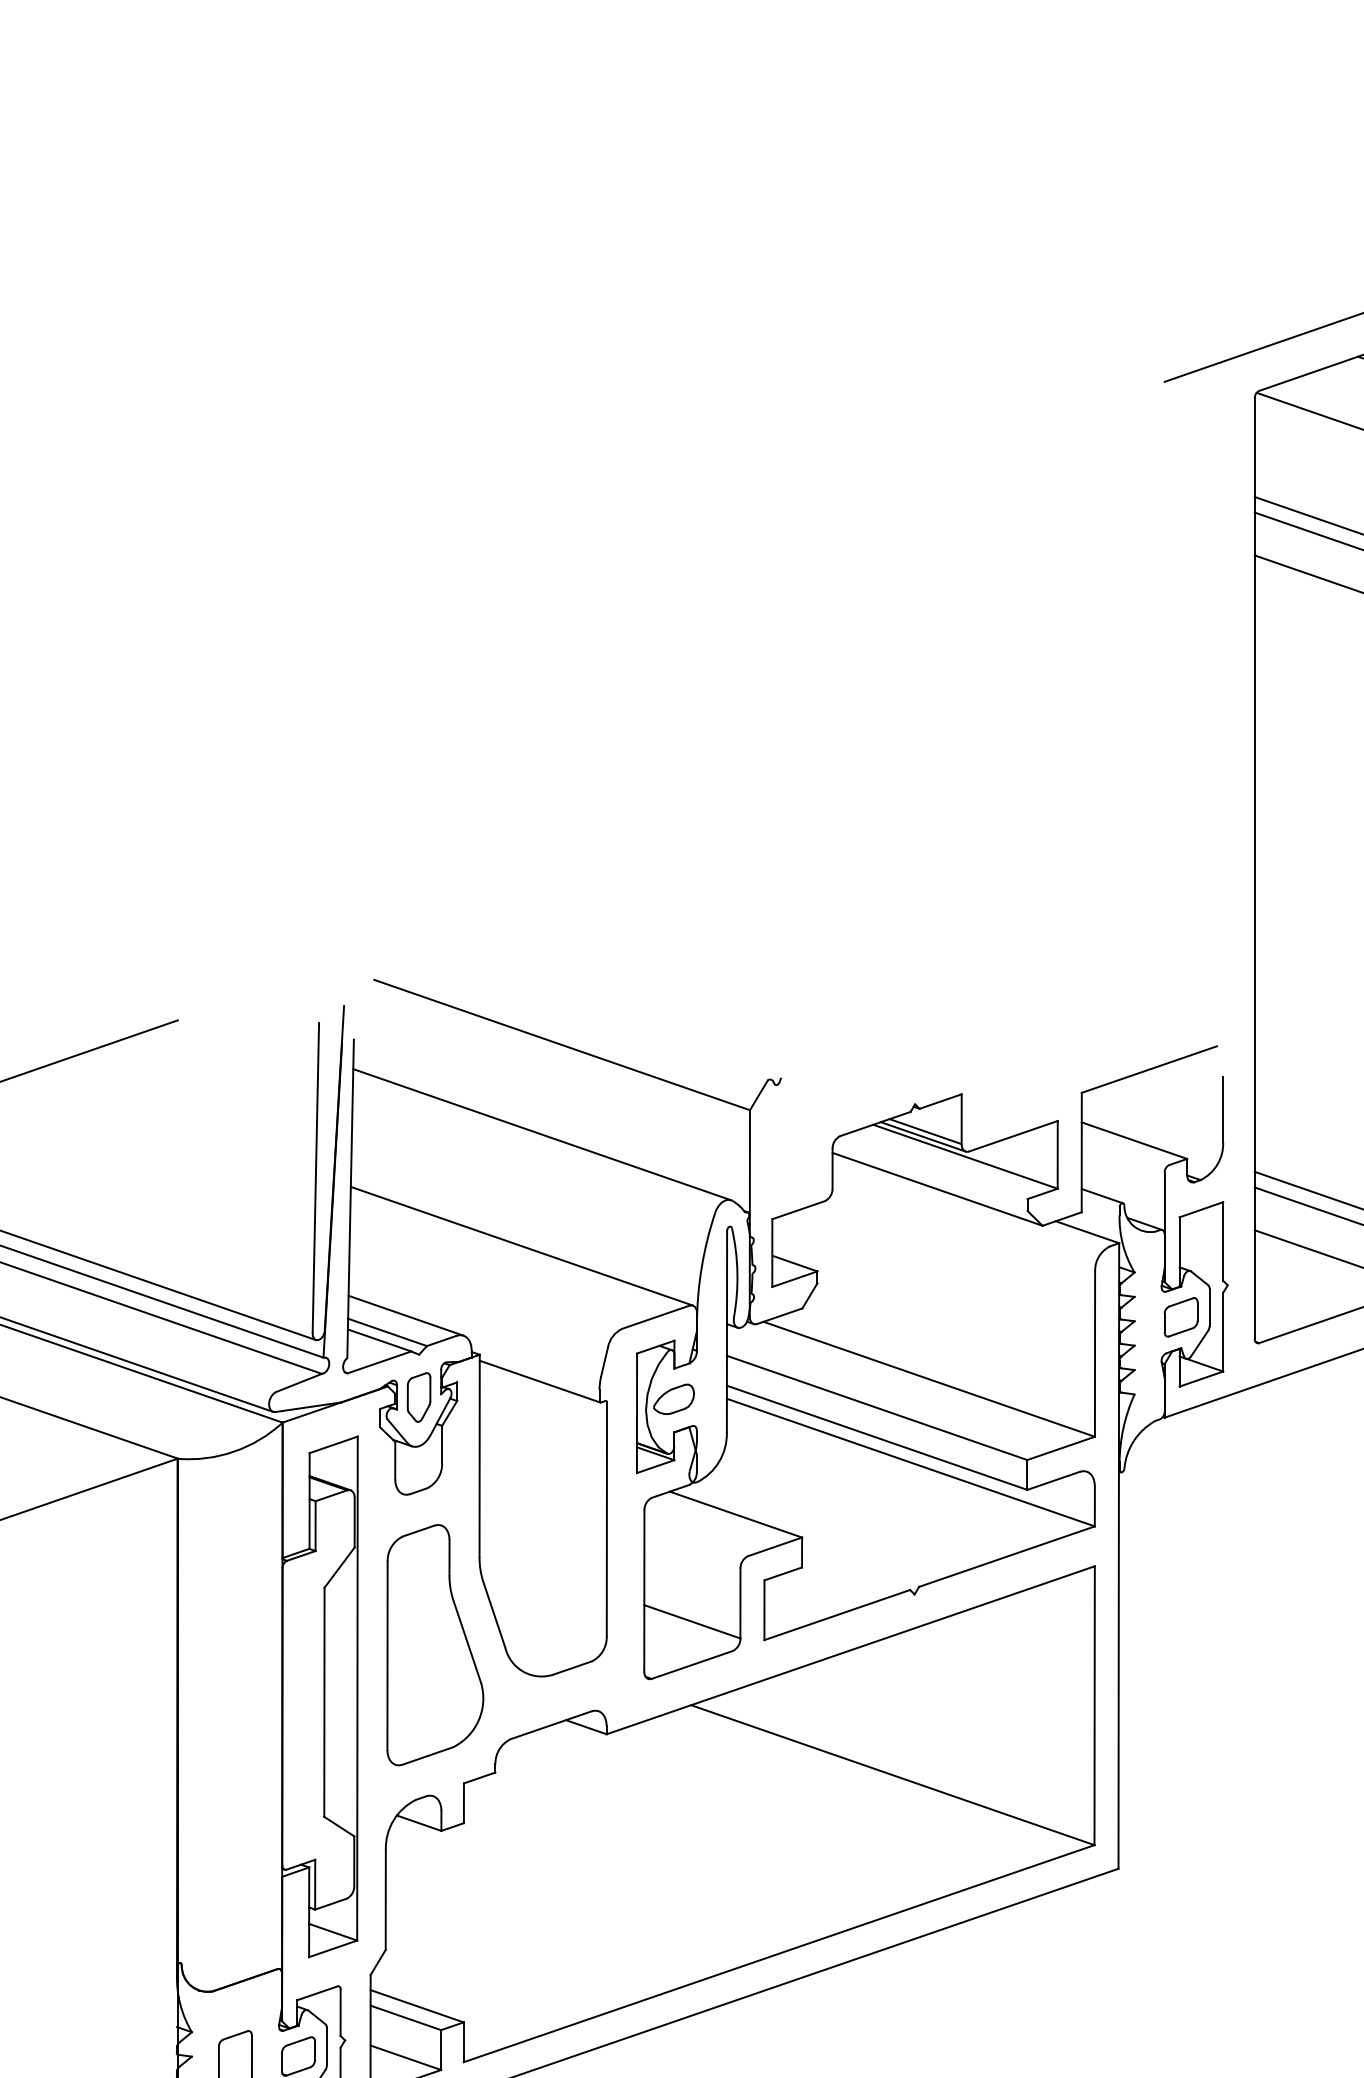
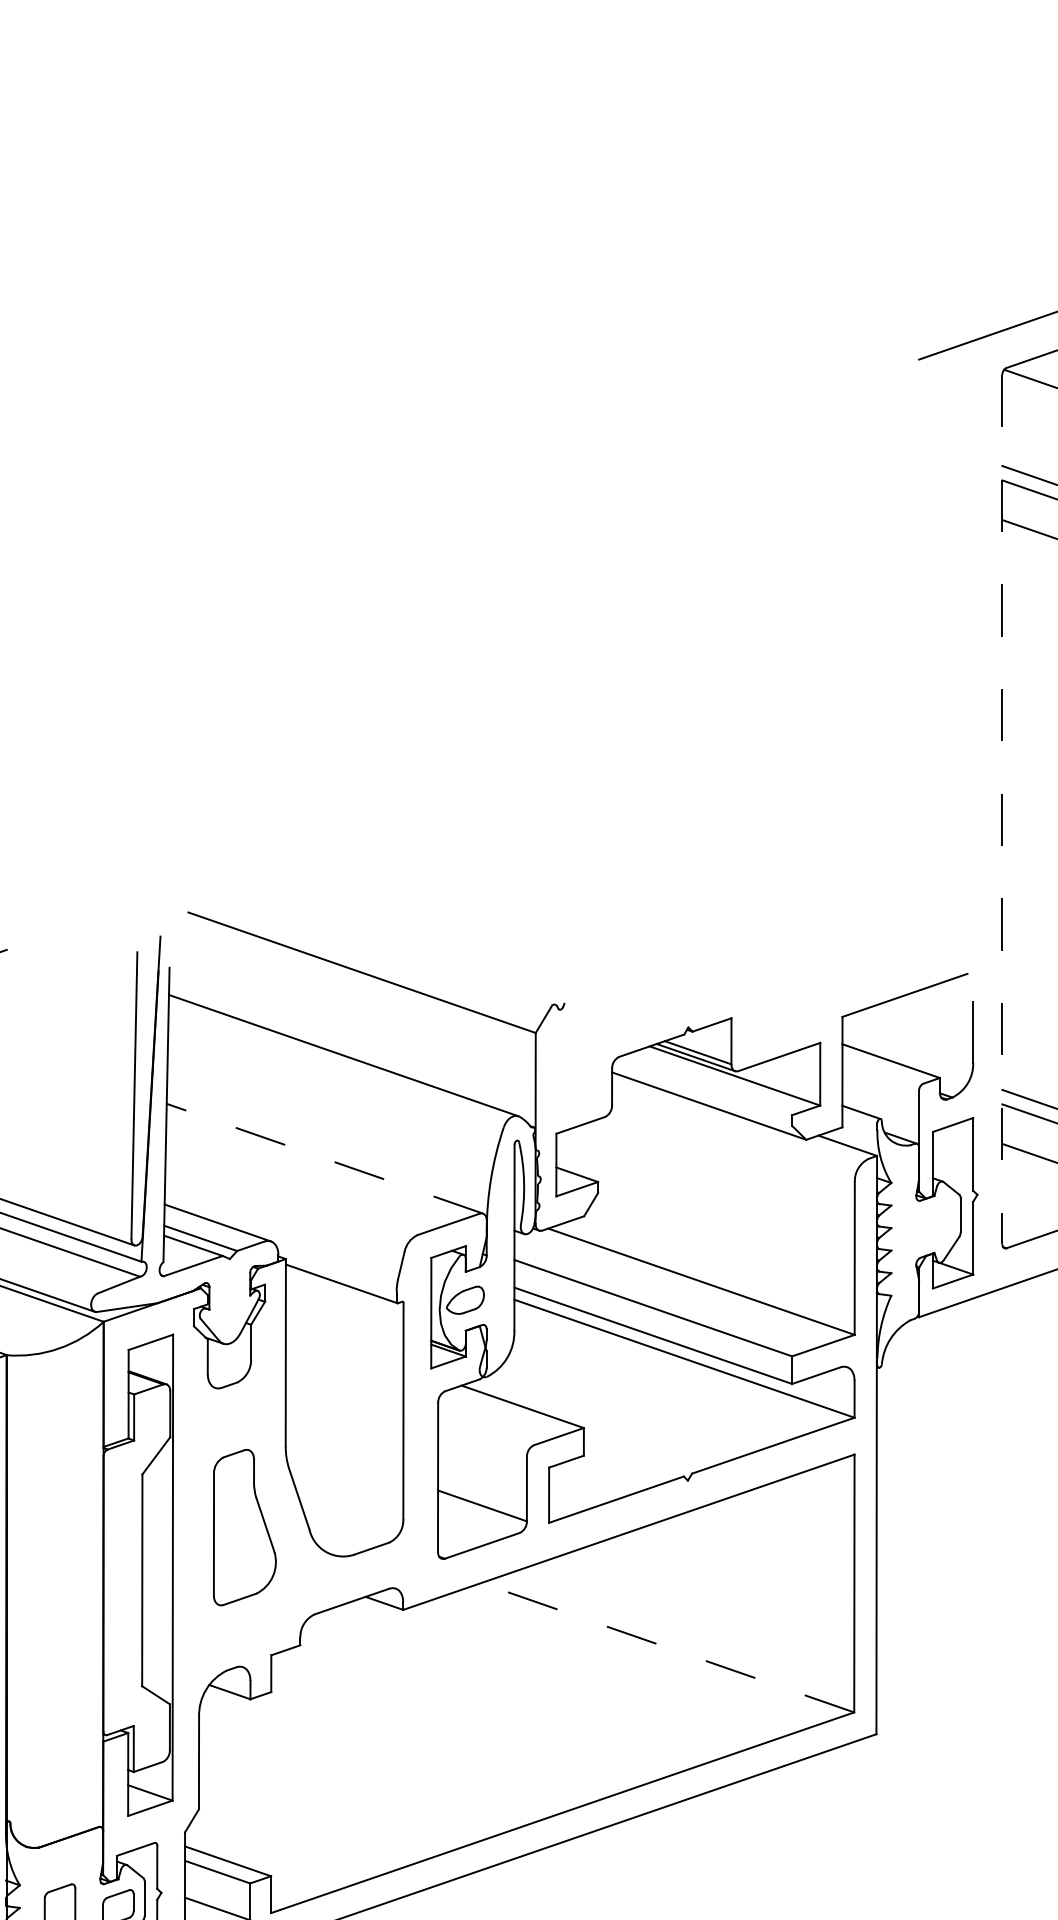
line: (1254, 869) -> (1002, 810), solid -> dashed
line: (521, 1246) -> (324, 1158), solid -> dashed
part: (1180, 1317) -> (933, 1224), removed
part: (418, 1397) -> (229, 1298), removed
part: (435, 1645) -> (245, 1527), size x0.7
line: (892, 1775) -> (667, 1648), solid -> dashed

